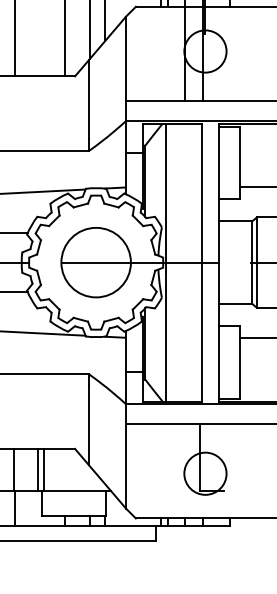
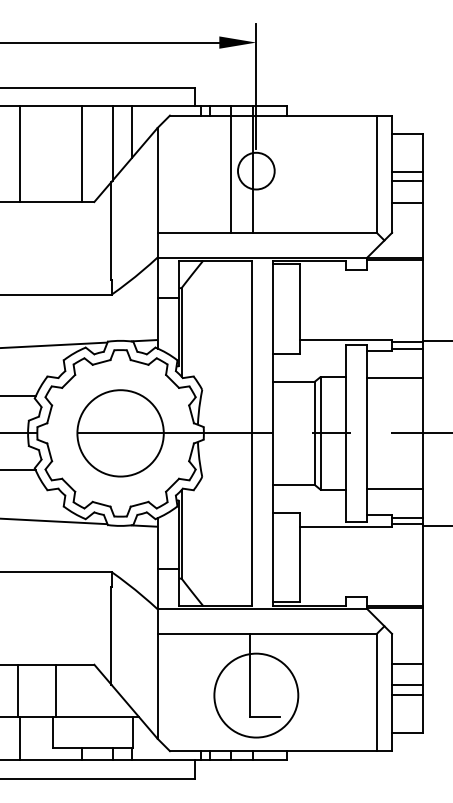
circle: (205, 50) -> (256, 170), size x0.7
line: (165, 262) -> (206, 433), removed
line: (38, 469) -> (48, 690), removed
circle: (205, 473) -> (256, 695), size x1.6

